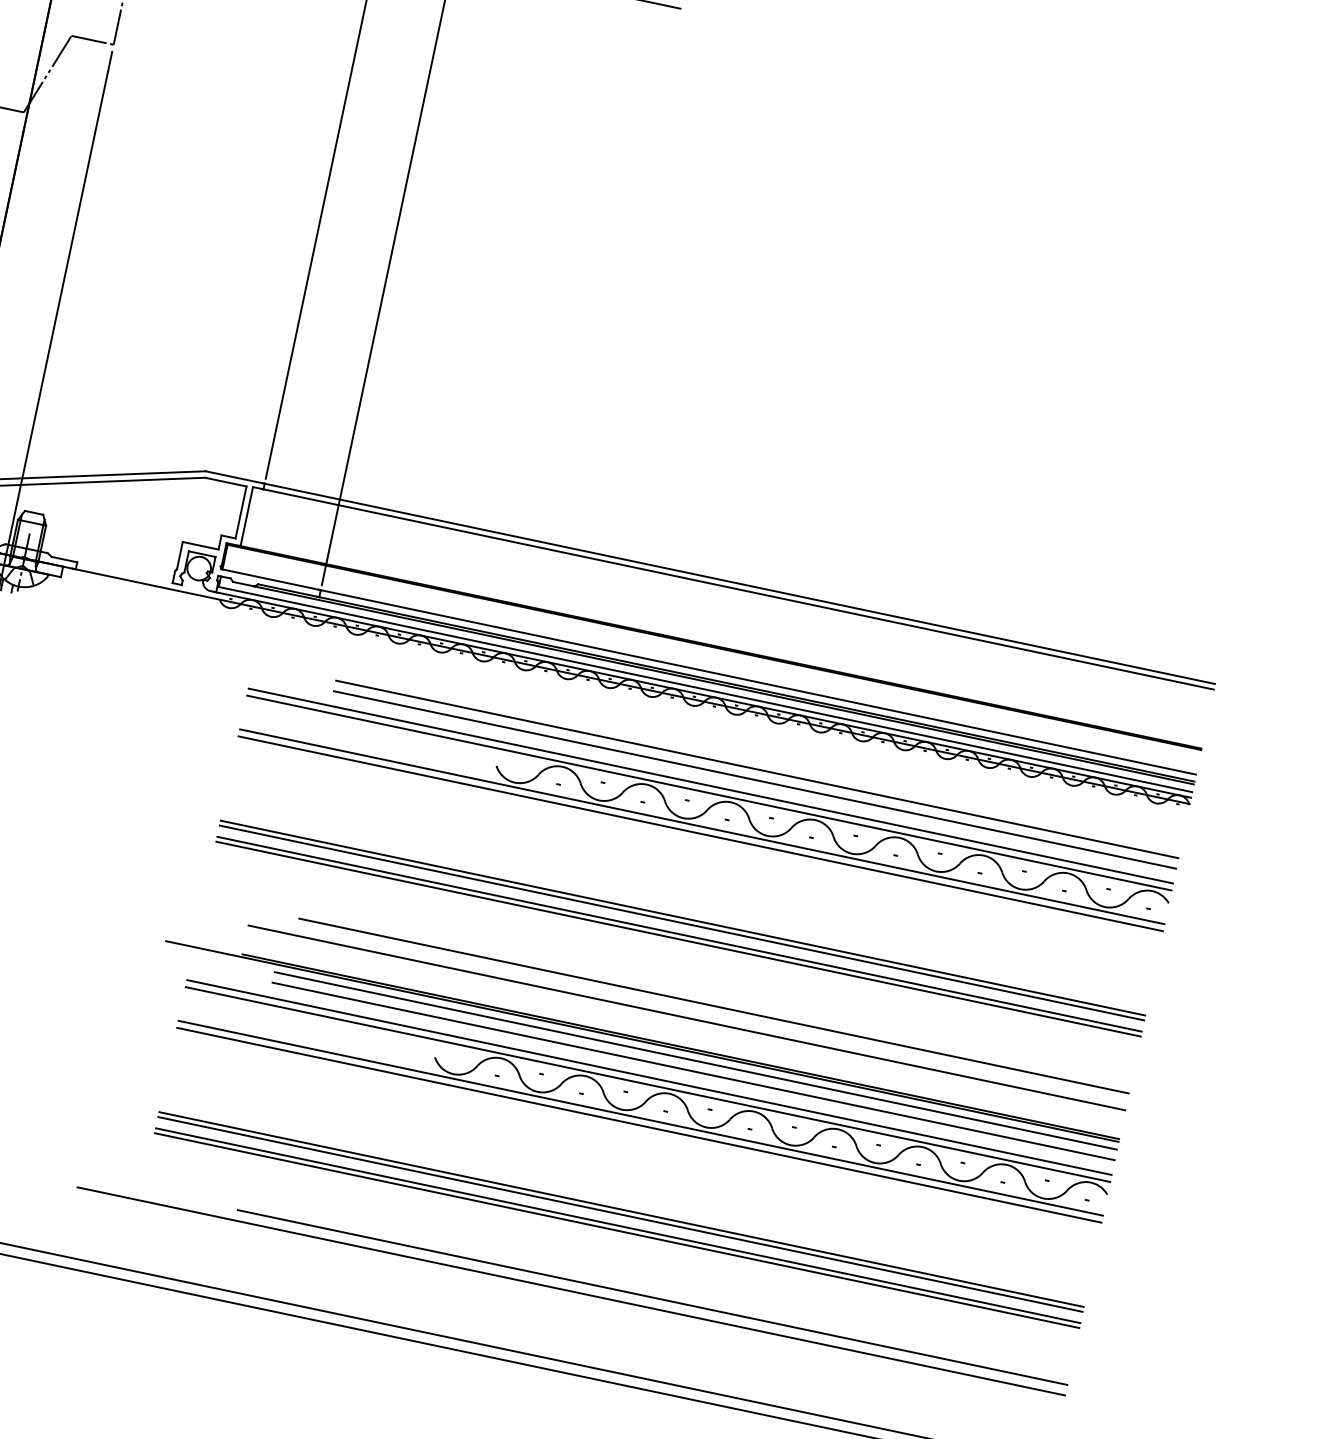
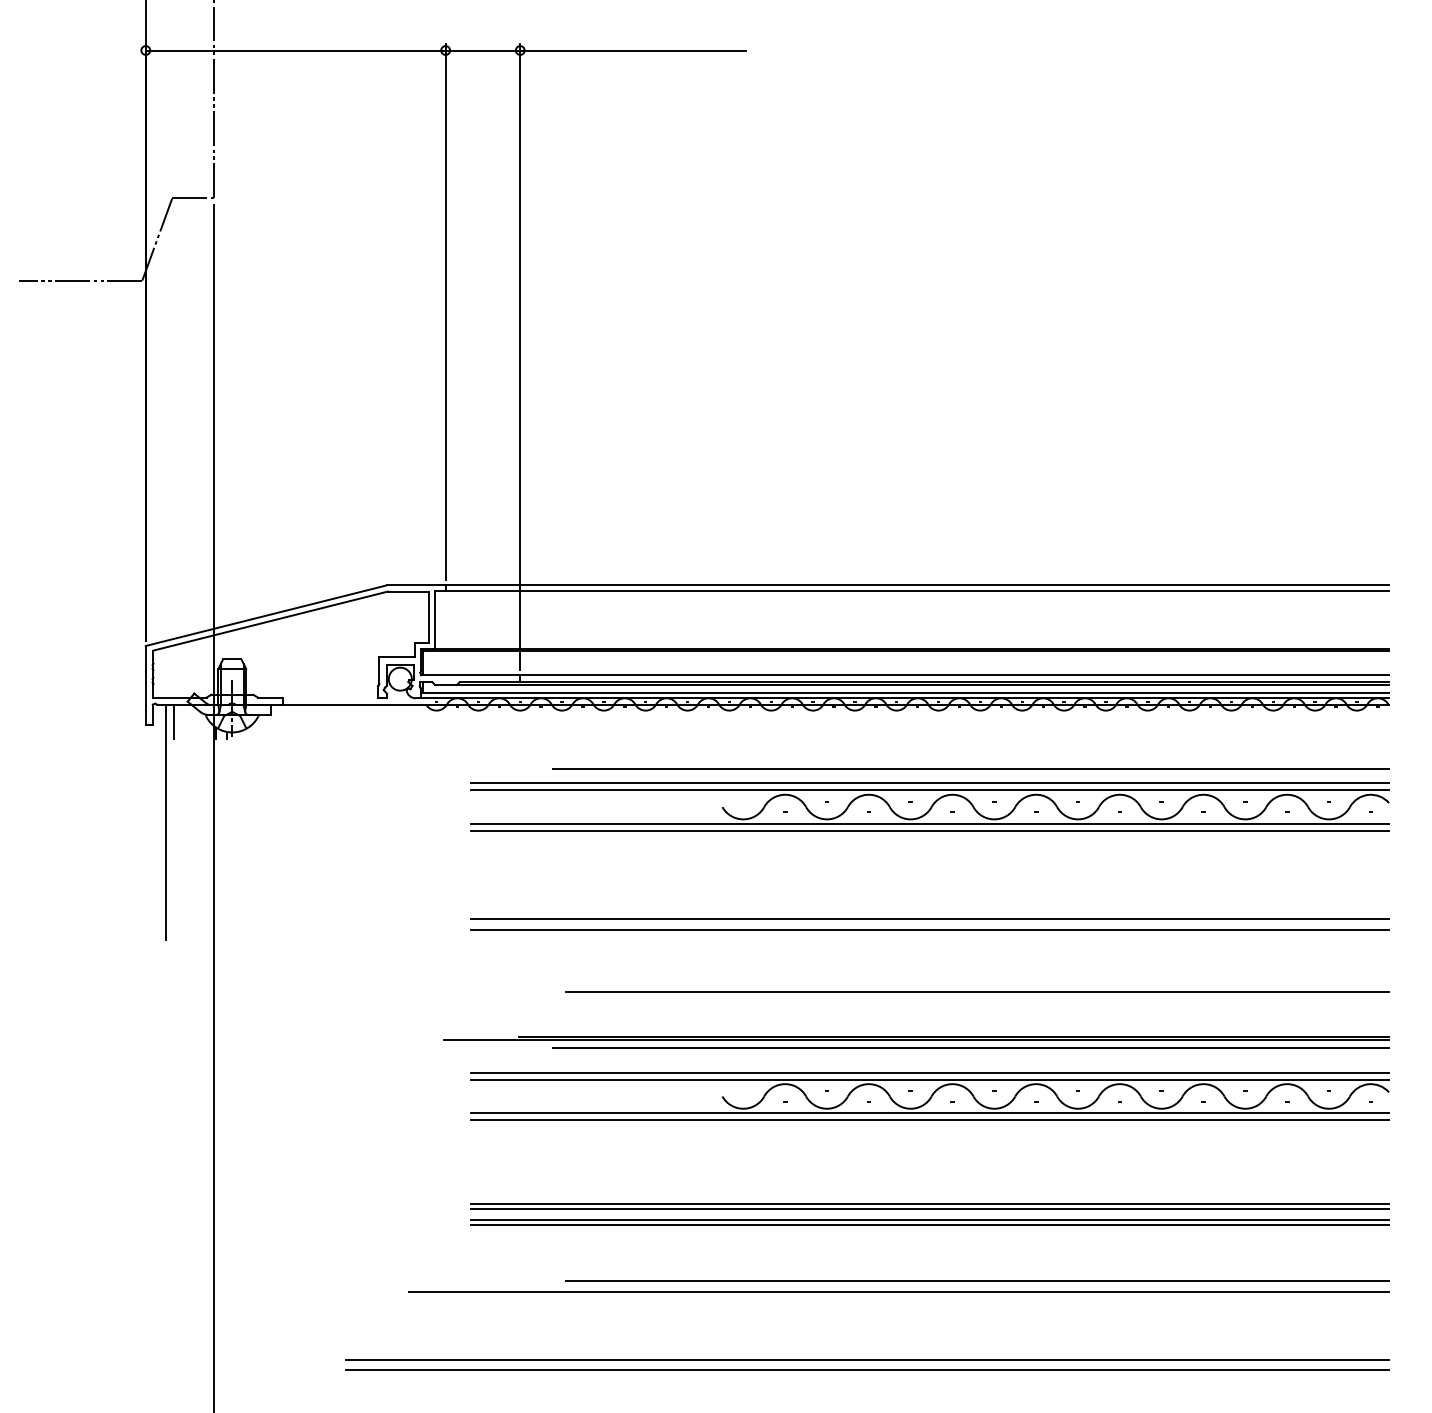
line: (757, 769) -> (971, 758), removed
line: (683, 918) -> (930, 914), removed
line: (678, 939) -> (930, 935), removed
line: (686, 1017) -> (953, 1008), removed
line: (693, 1071) -> (971, 1058), removed

